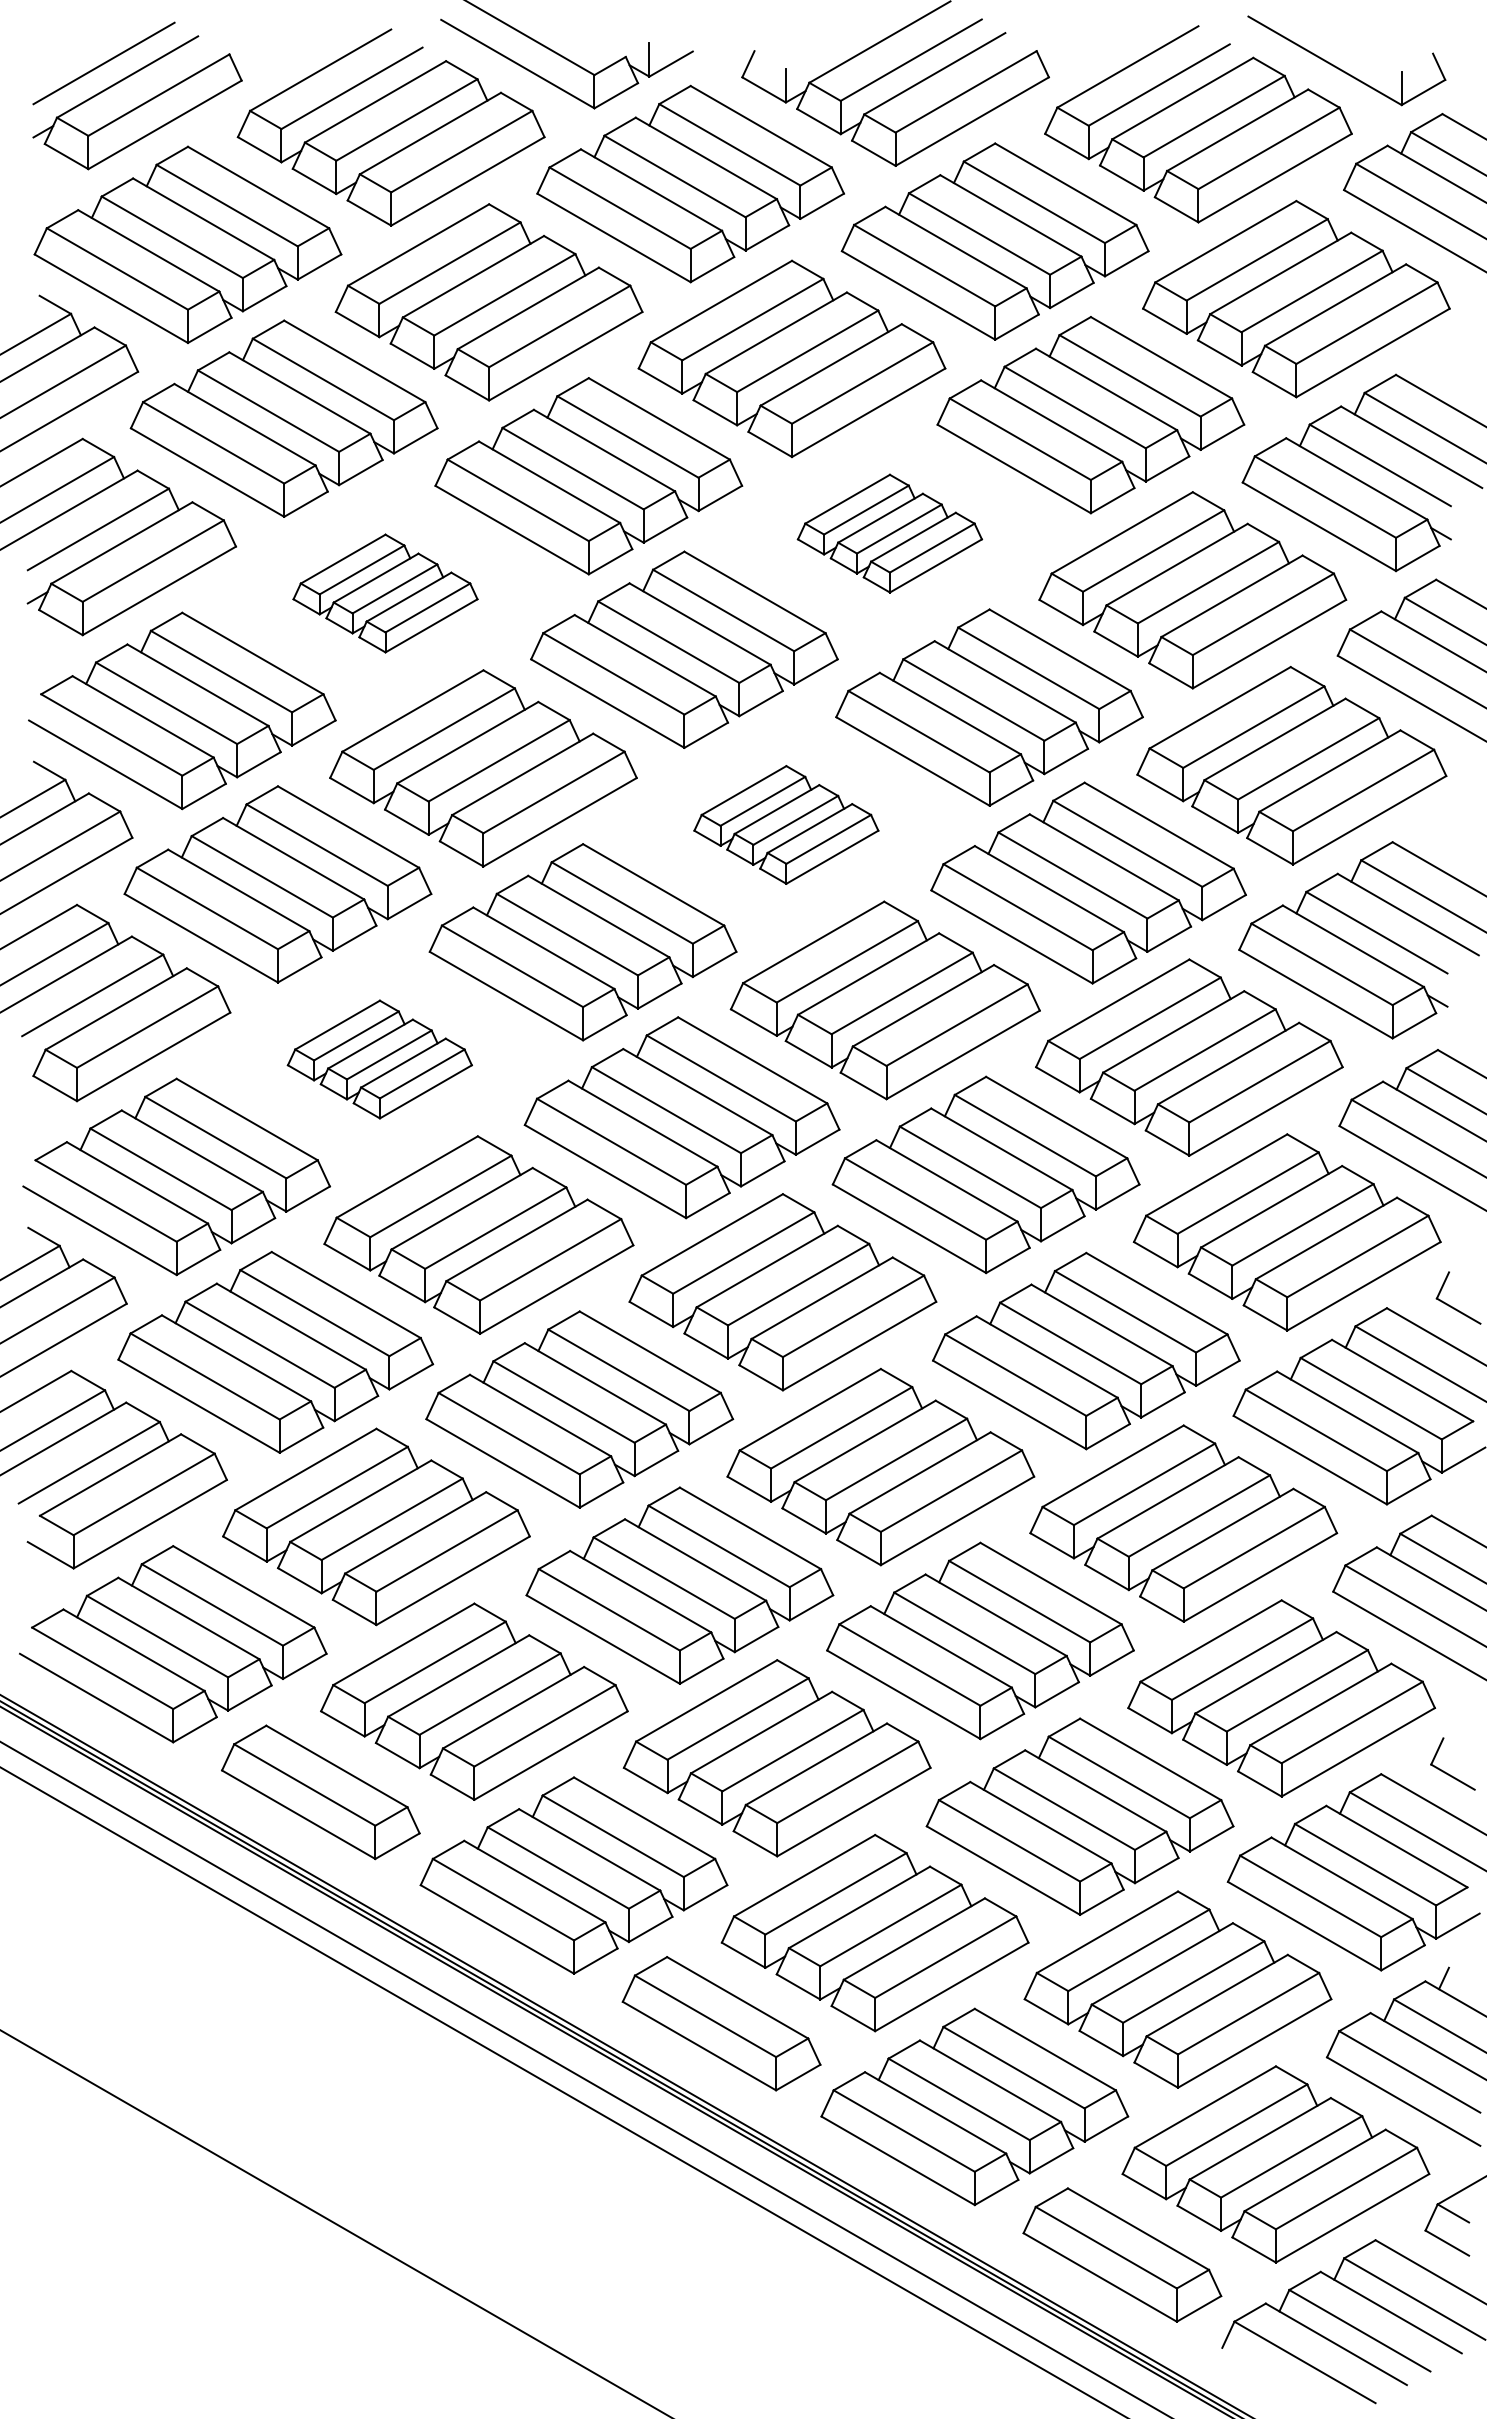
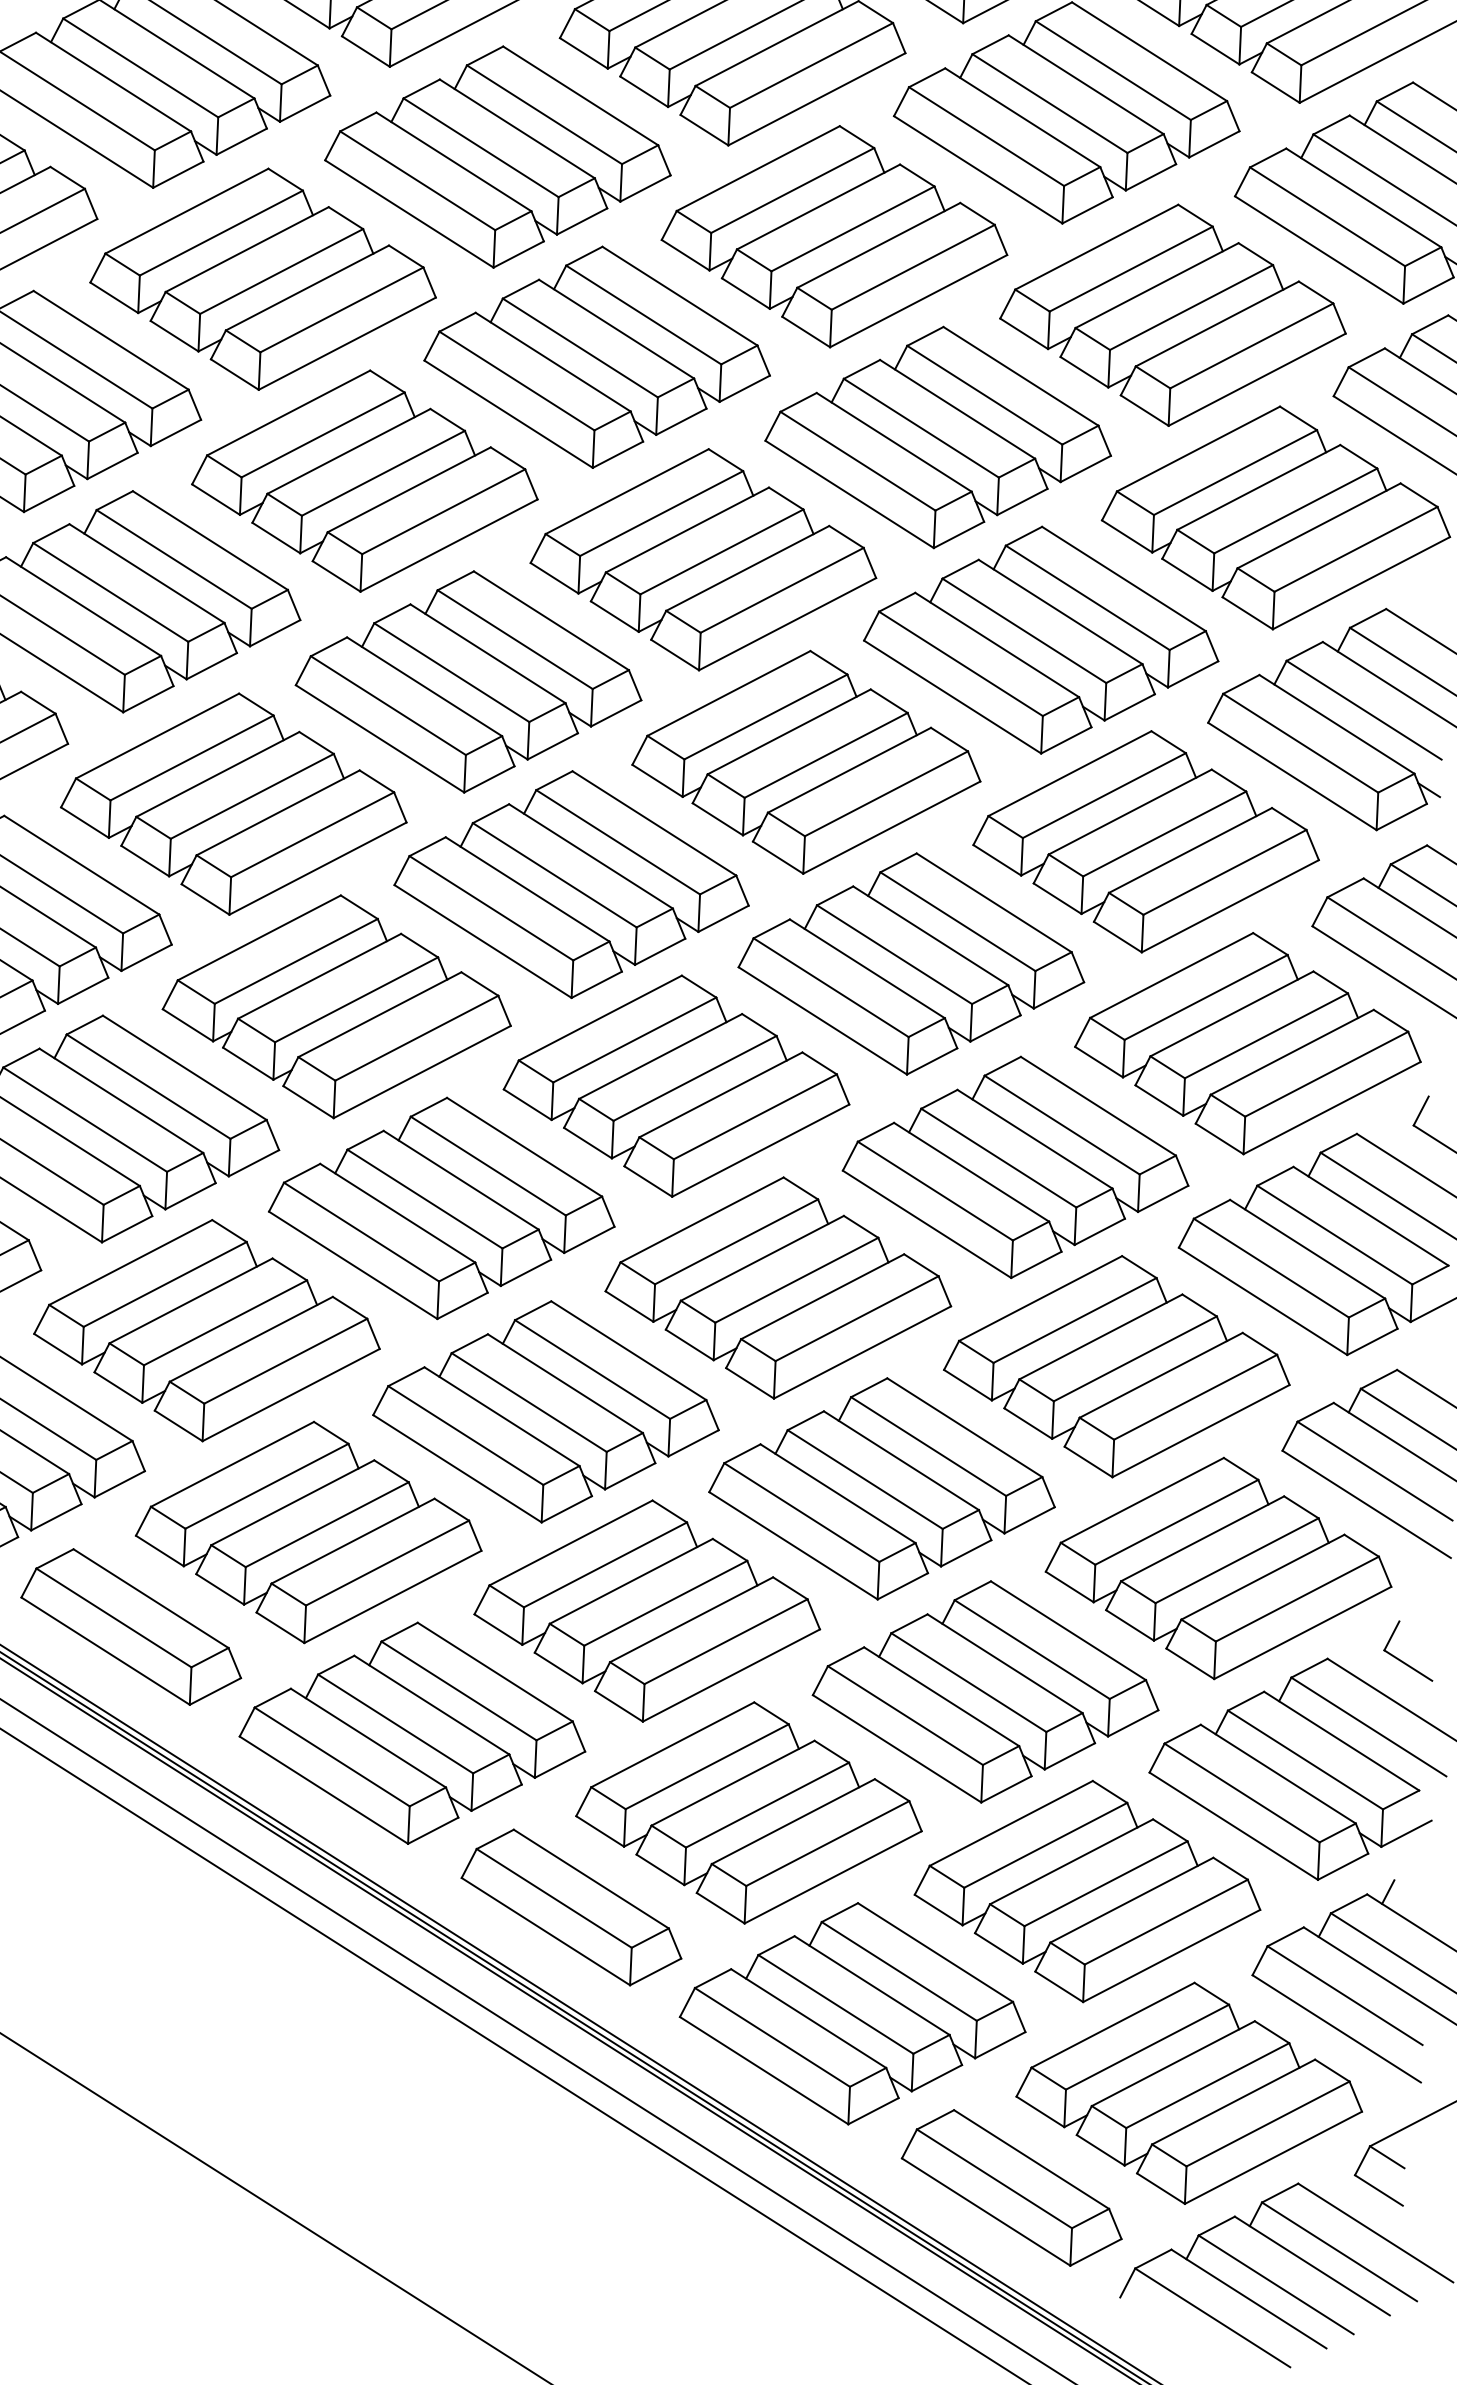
part: (889, 533) -> (834, 236), size x1.67
part: (385, 593) -> (263, 279), size x1.67
part: (786, 824) -> (704, 559), size x1.67
part: (379, 1059) -> (233, 804), size x1.67

